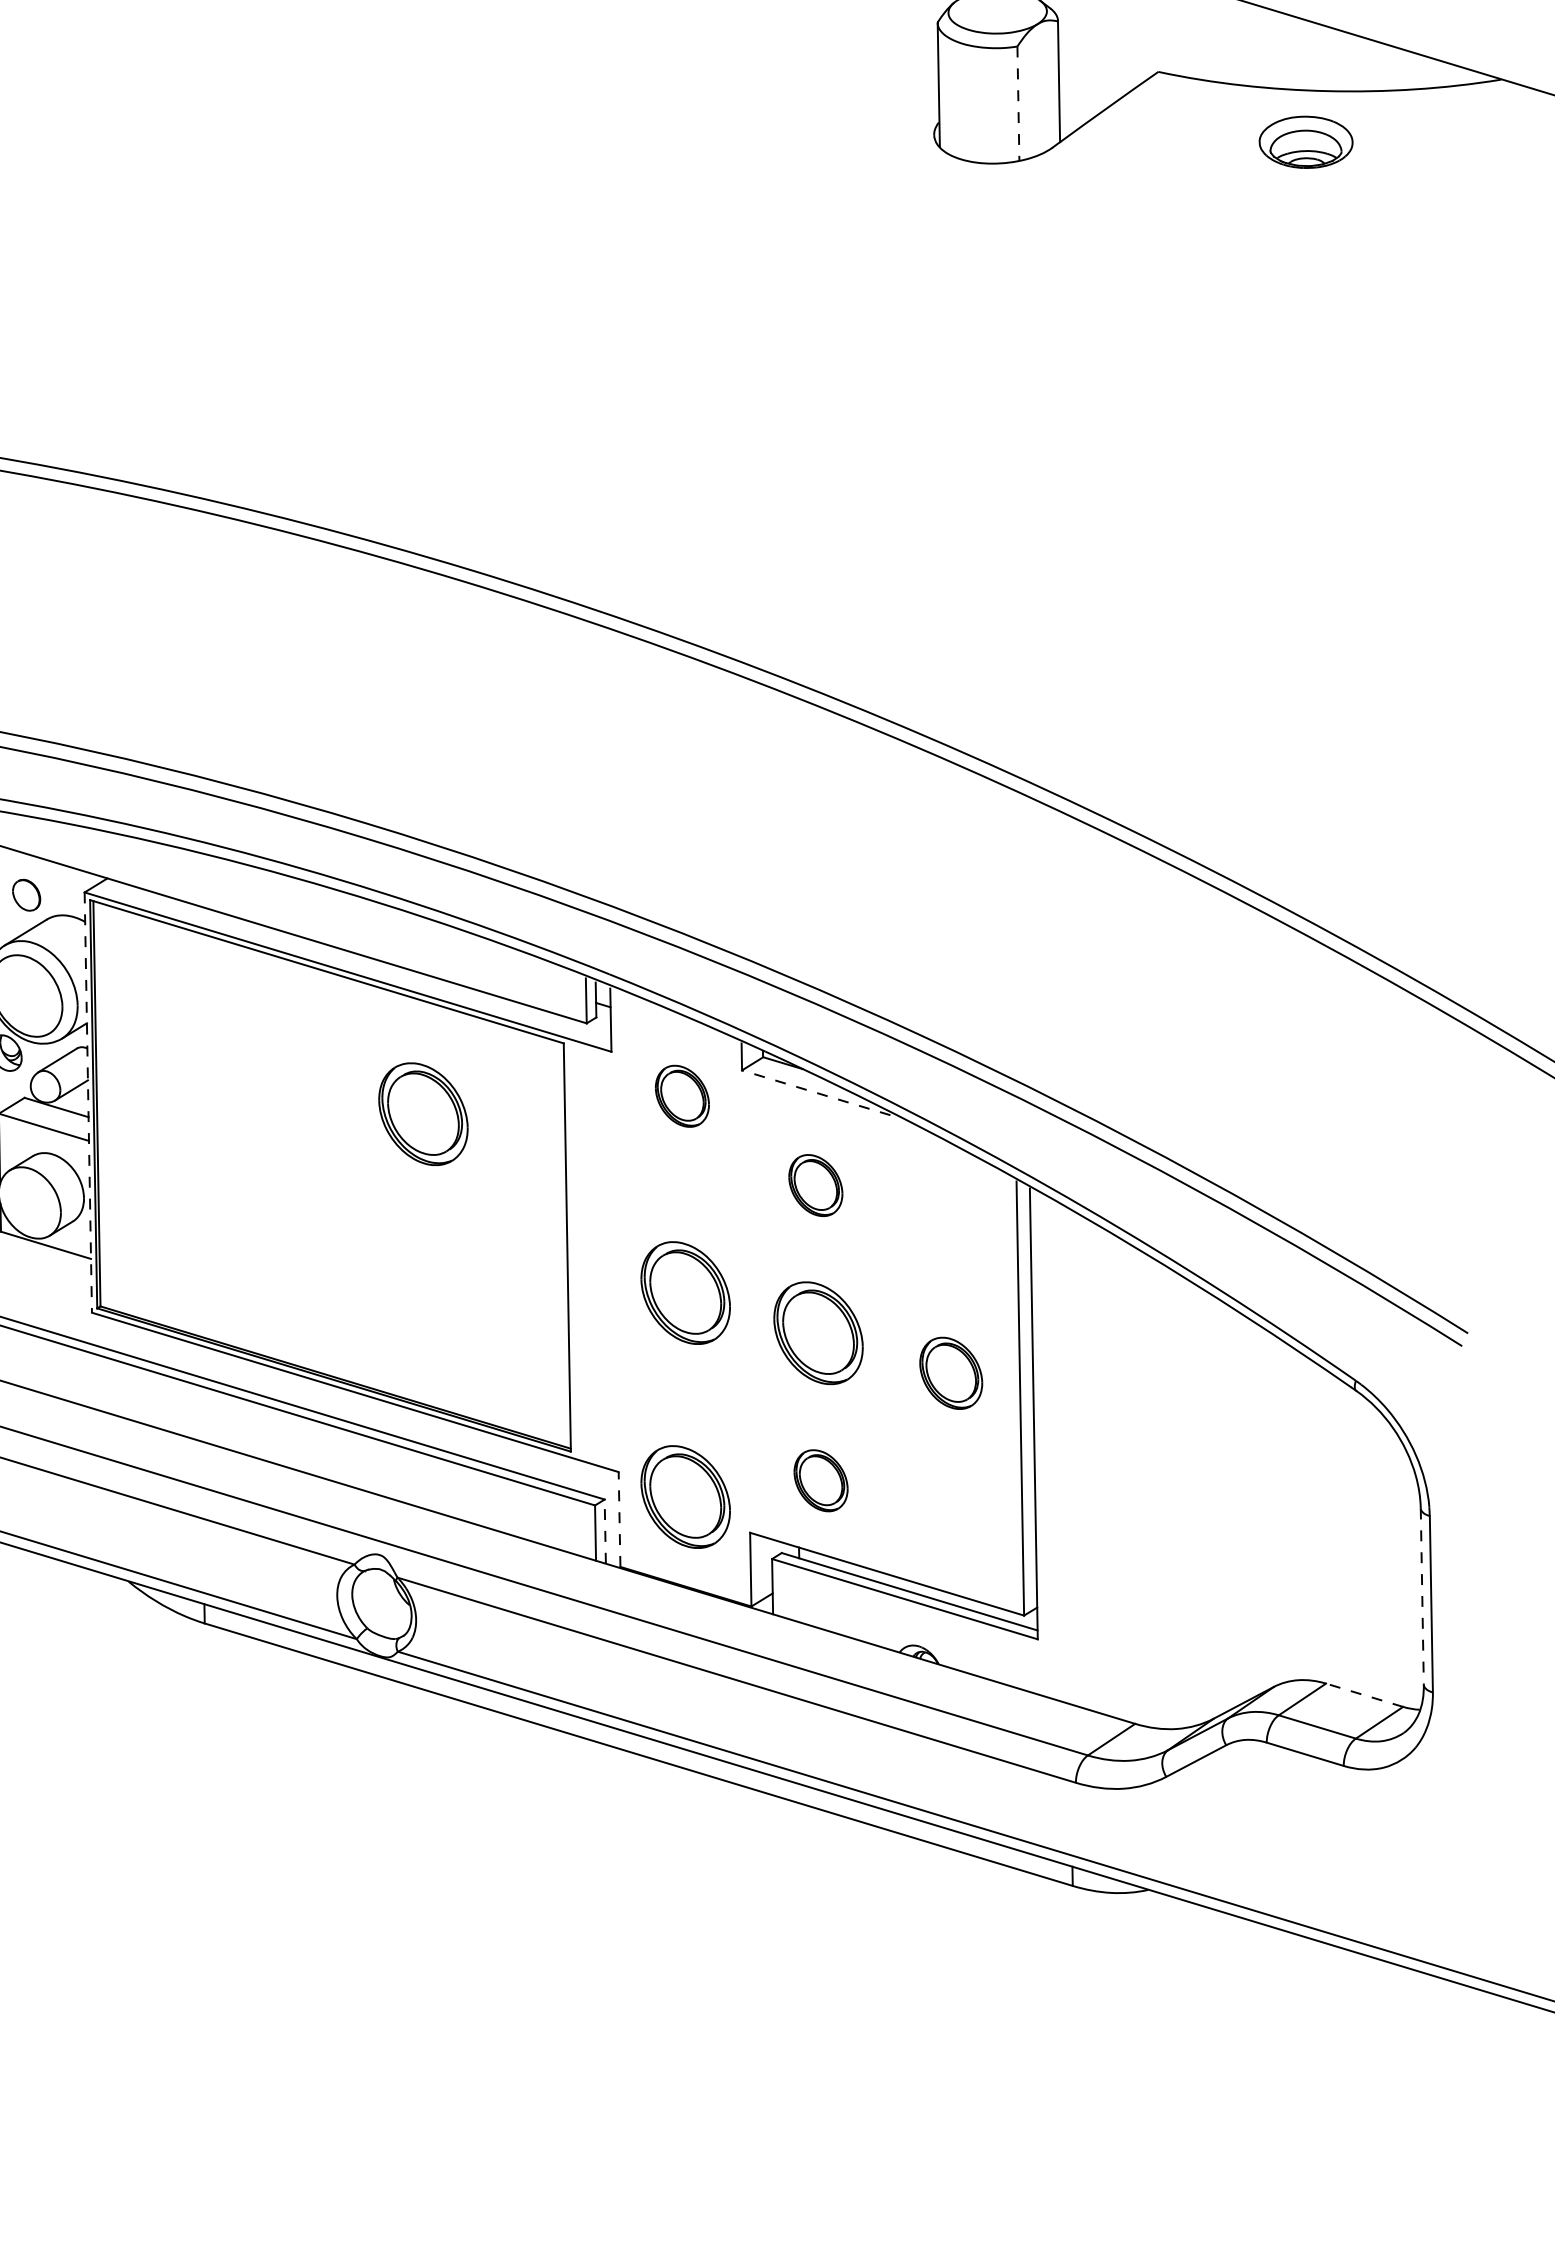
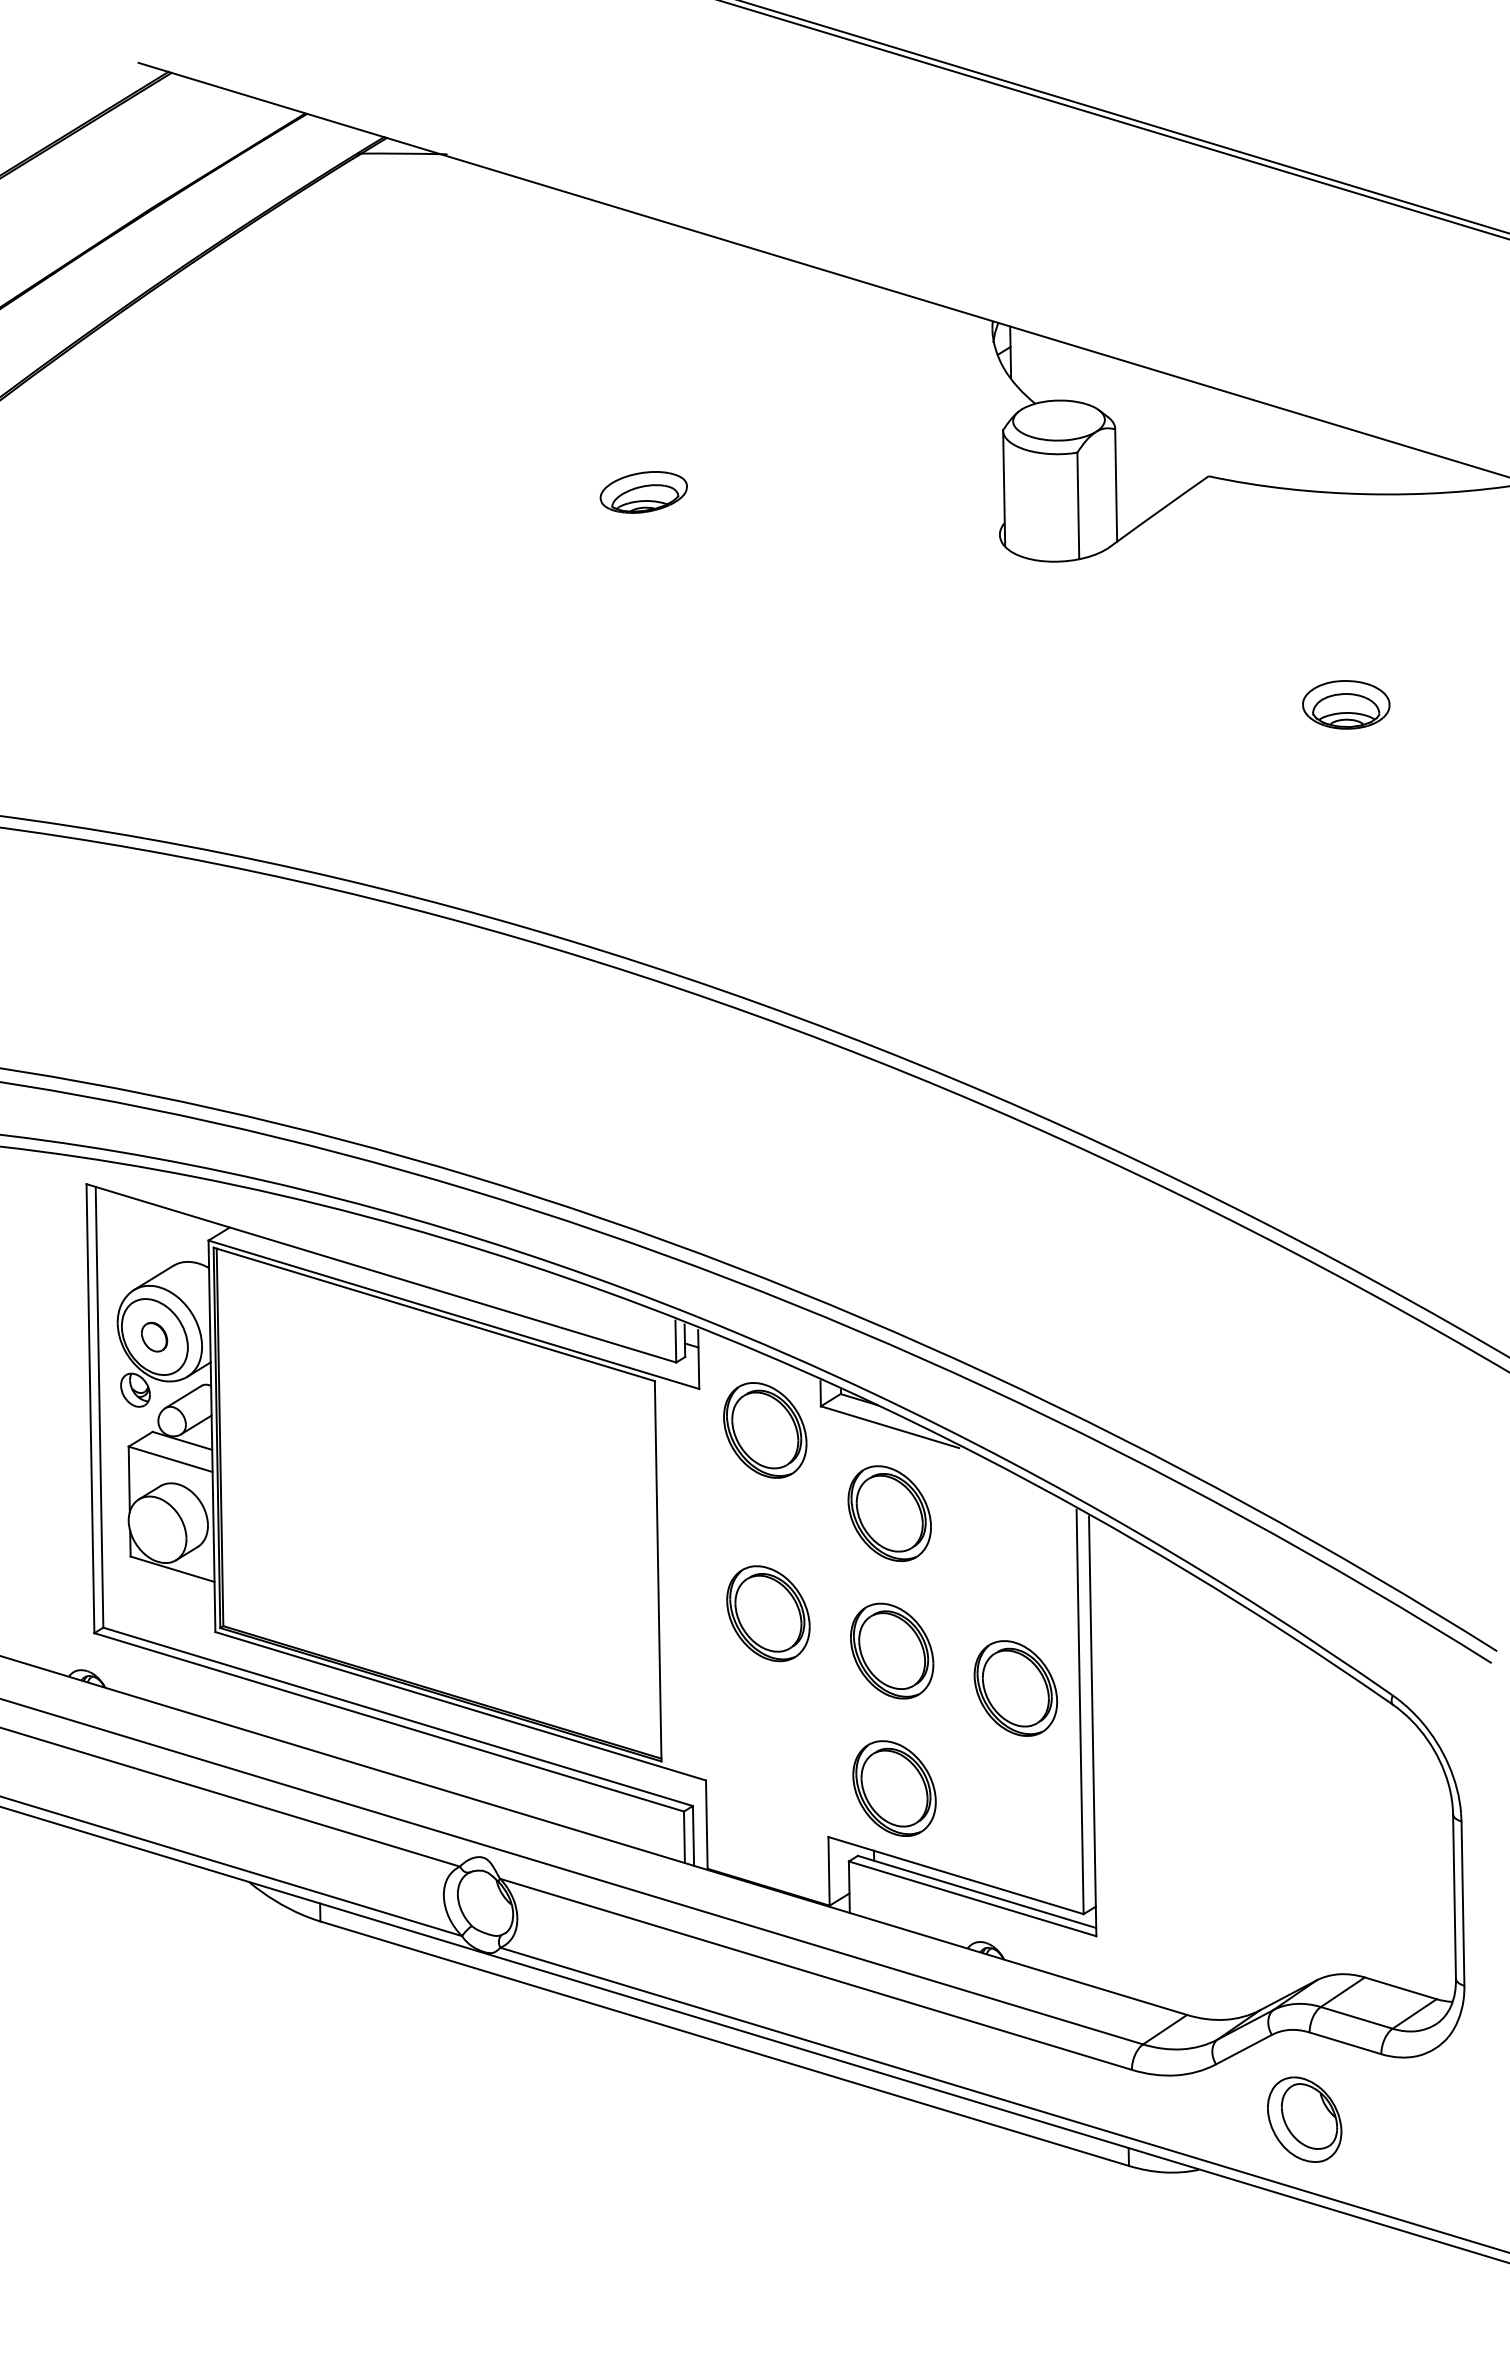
part: (551, 89) -> (643, 492), added
line: (1018, 104) -> (1078, 506), dashed -> solid
part: (1306, 141) -> (1346, 704), moved
part: (26, 894) -> (154, 1336), moved
line: (815, 1093) -> (889, 1427), dashed -> solid
part: (682, 1096) -> (765, 1430), size x1.67
line: (88, 1102) -> (212, 1436), dashed -> solid
part: (423, 1113) -> (524, 1446), removed
part: (815, 1185) -> (889, 1513), size x1.67
part: (950, 1373) -> (1015, 1688), size x1.43
part: (821, 1480) -> (894, 1788), size x1.67
part: (685, 1496) -> (768, 1803), removed
line: (619, 1519) -> (706, 1824), dashed -> solid
line: (605, 1531) -> (693, 1835), dashed -> solid
line: (1422, 1597) -> (1454, 1897), dashed -> solid
line: (1364, 1695) -> (1400, 1988), dashed -> solid
part: (1261, 1836) -> (1304, 2119), added

